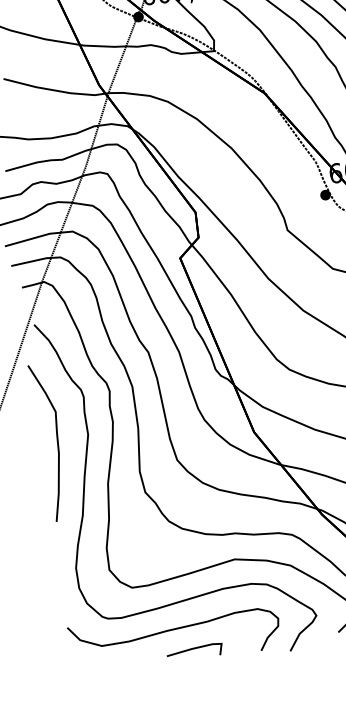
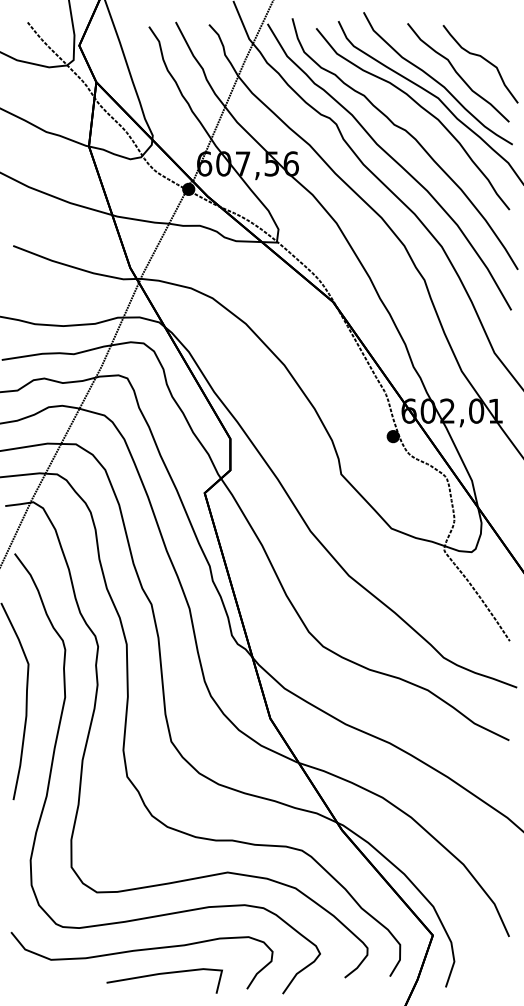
part: (194, 651) -> (164, 980), size x1.67

